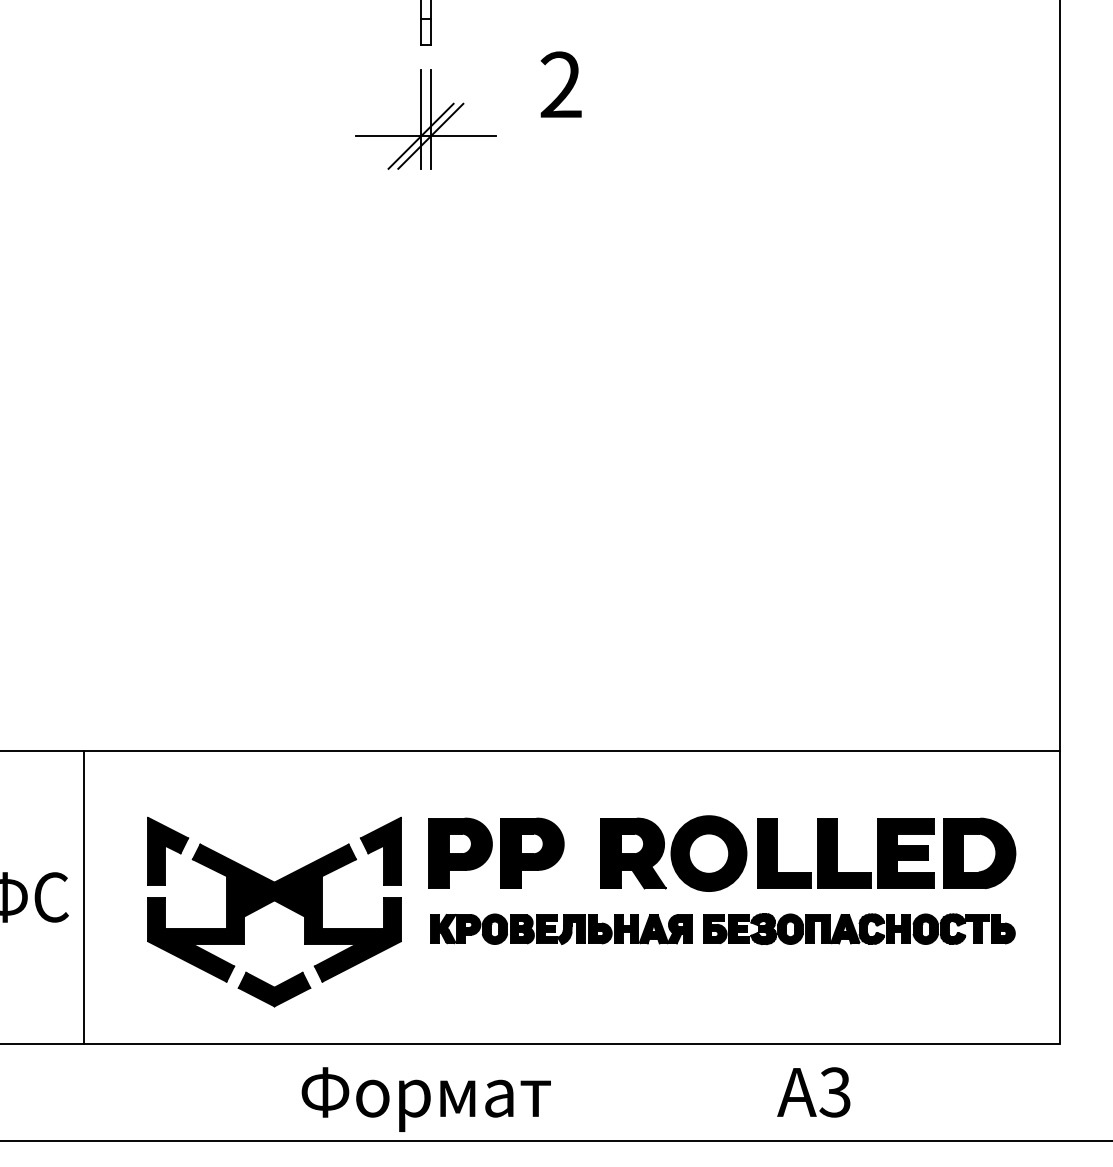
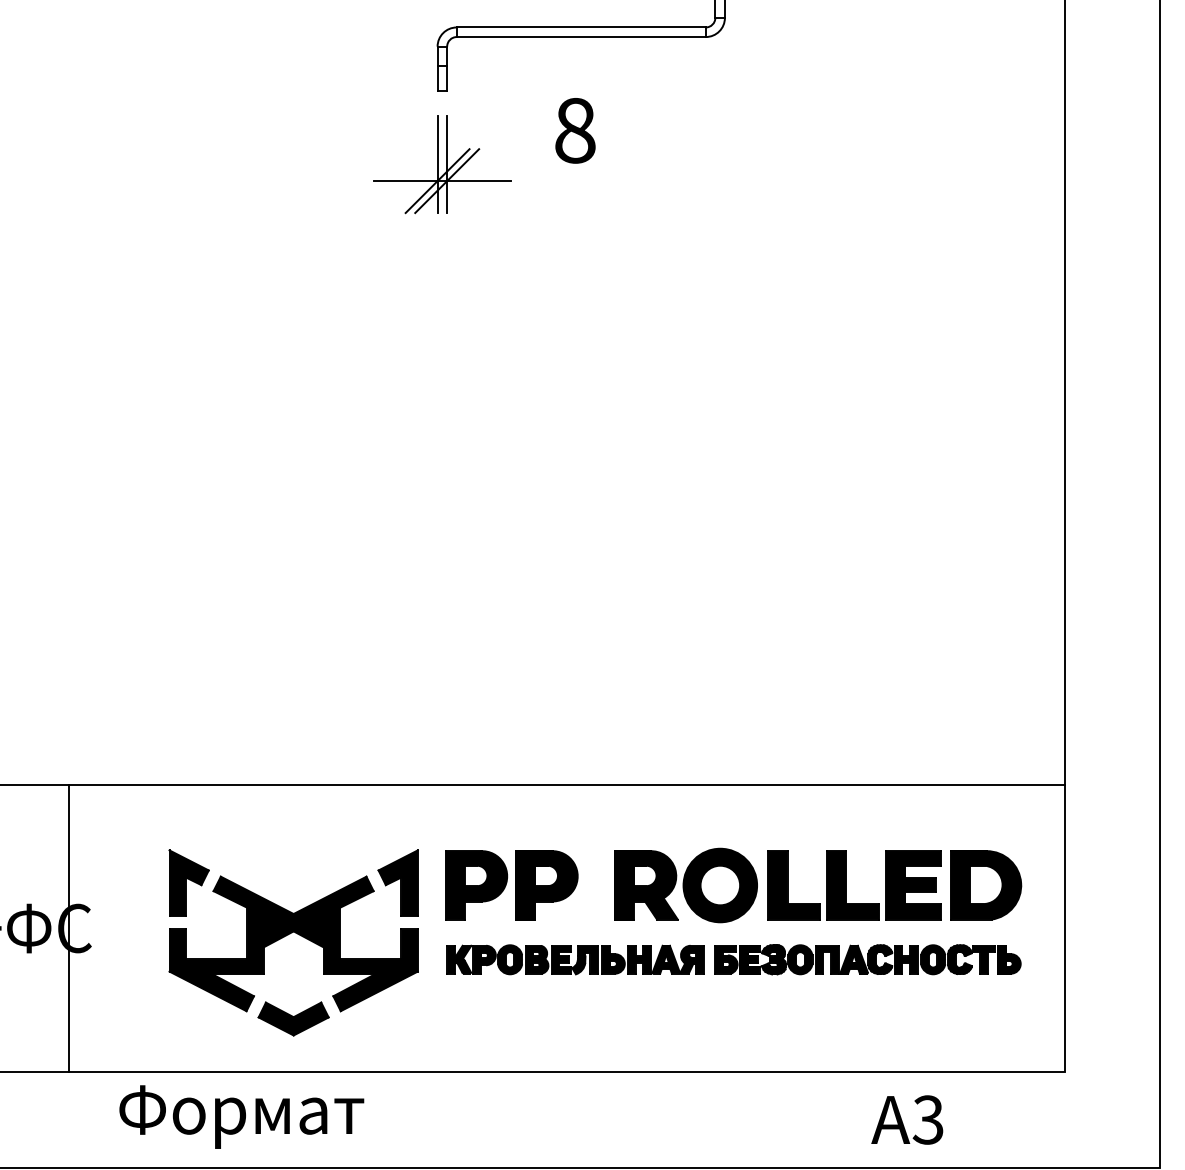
text: (561, 84) -> (575, 130), 2 -> 8
line: (83, 897) -> (68, 928), moved
text: (814, 1091) -> (907, 1119), moved
text: (426, 1099) -> (241, 1116), moved

